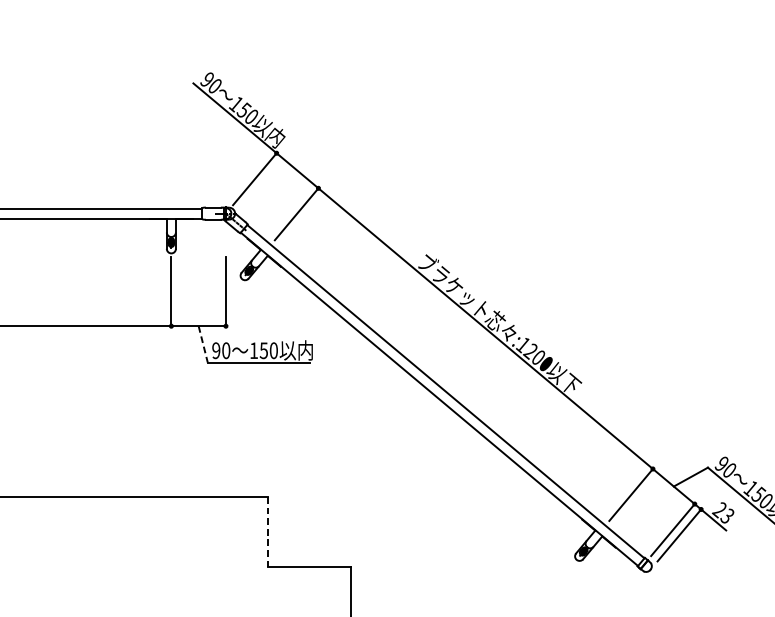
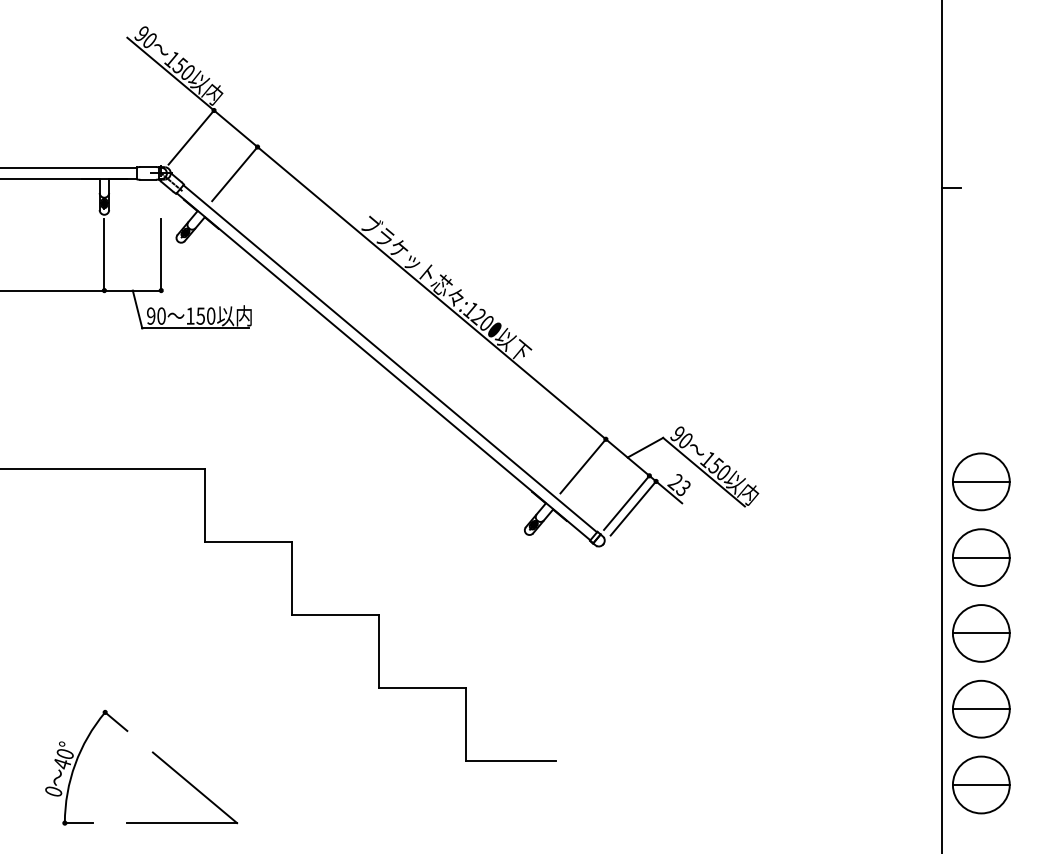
line: (203, 344) -> (137, 309), dashed -> solid
line: (267, 532) -> (204, 505), dashed -> solid

